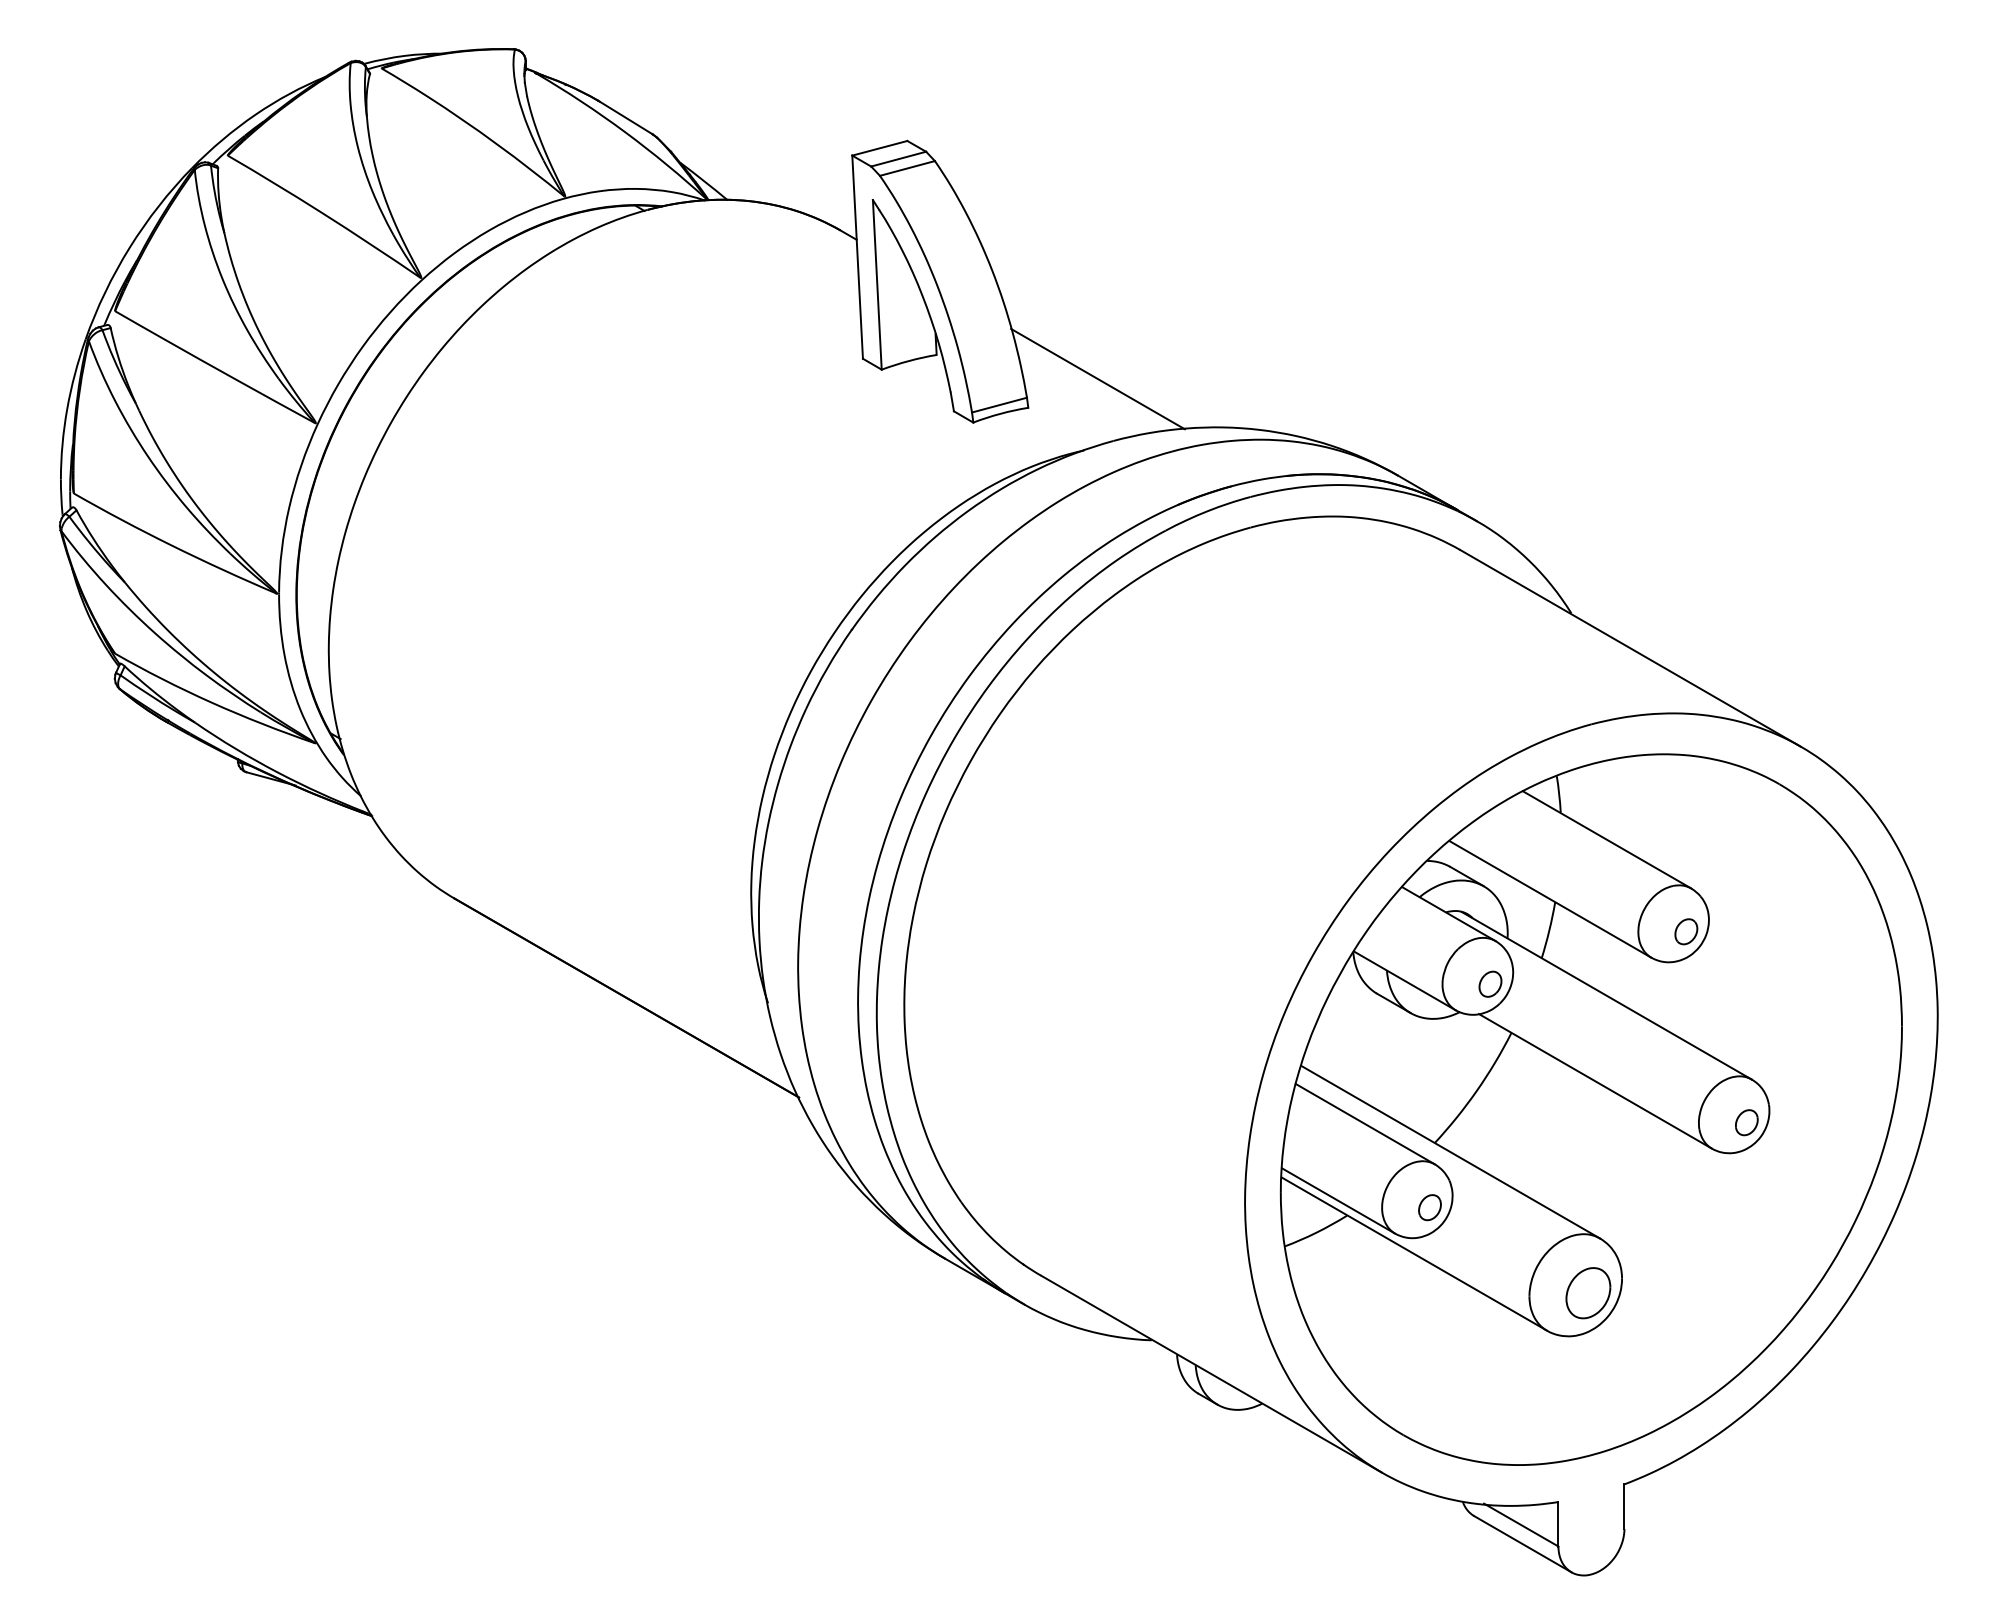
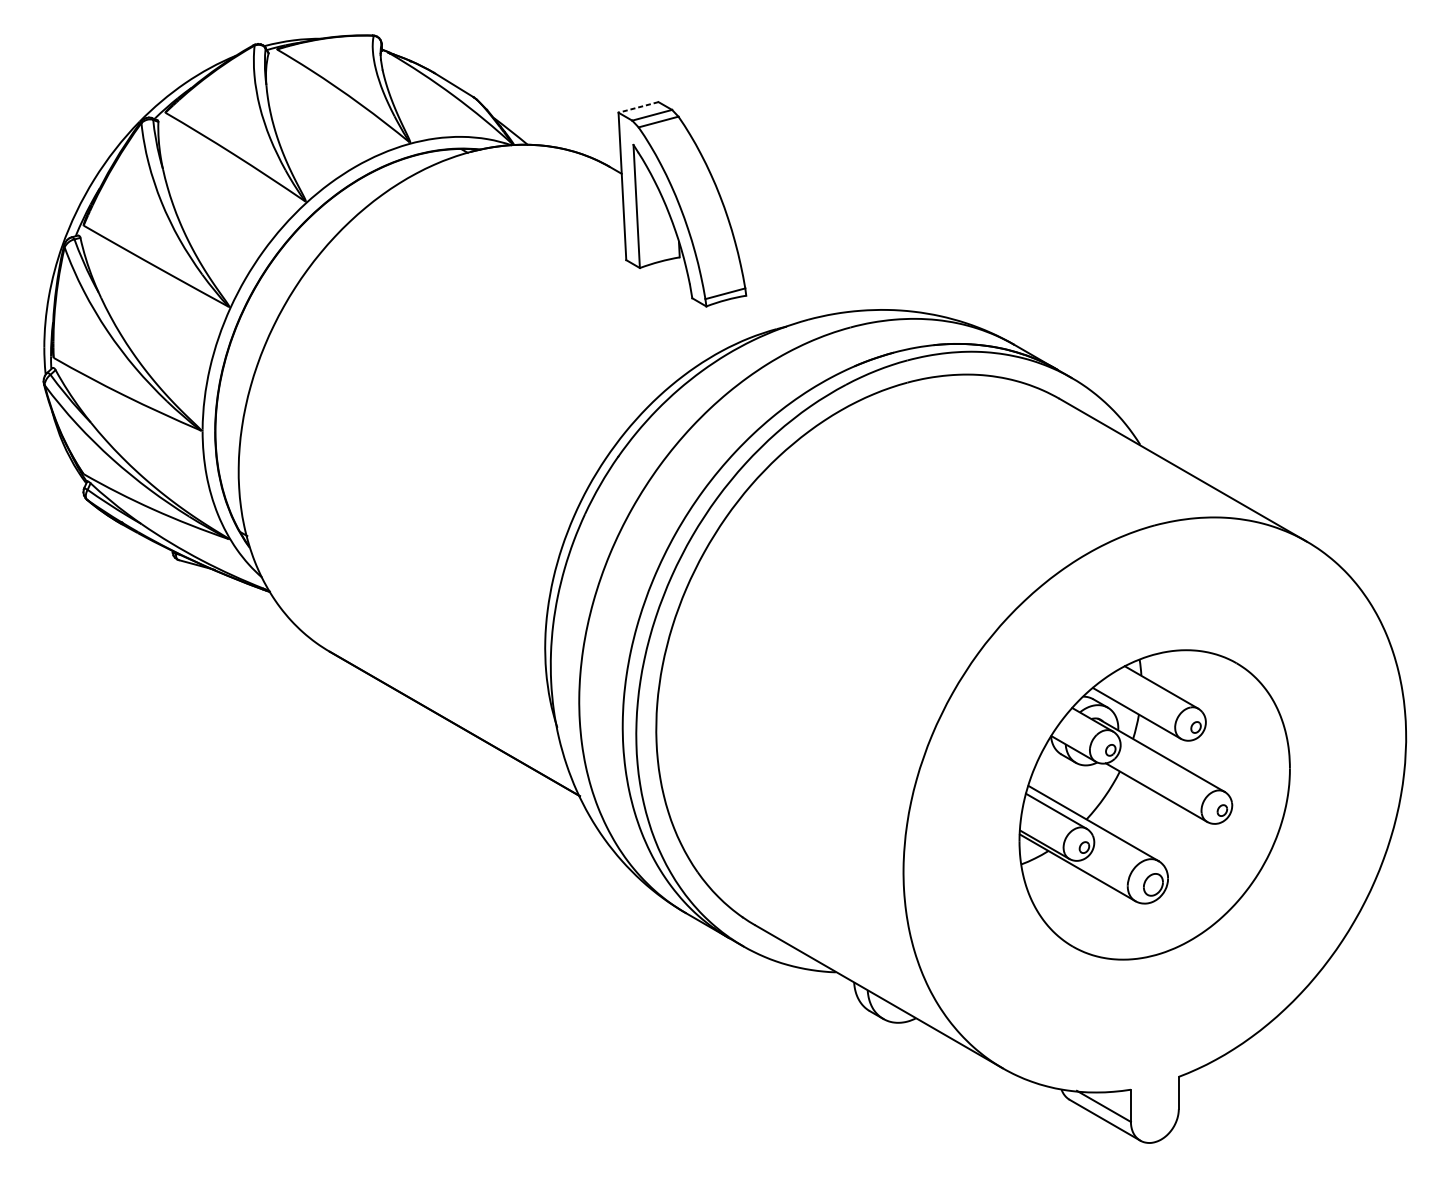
line: (879, 148) -> (638, 107), solid -> dashed
line: (1097, 378) -> (796, 274), removed
part: (1590, 1109) -> (1154, 804), size x0.6

